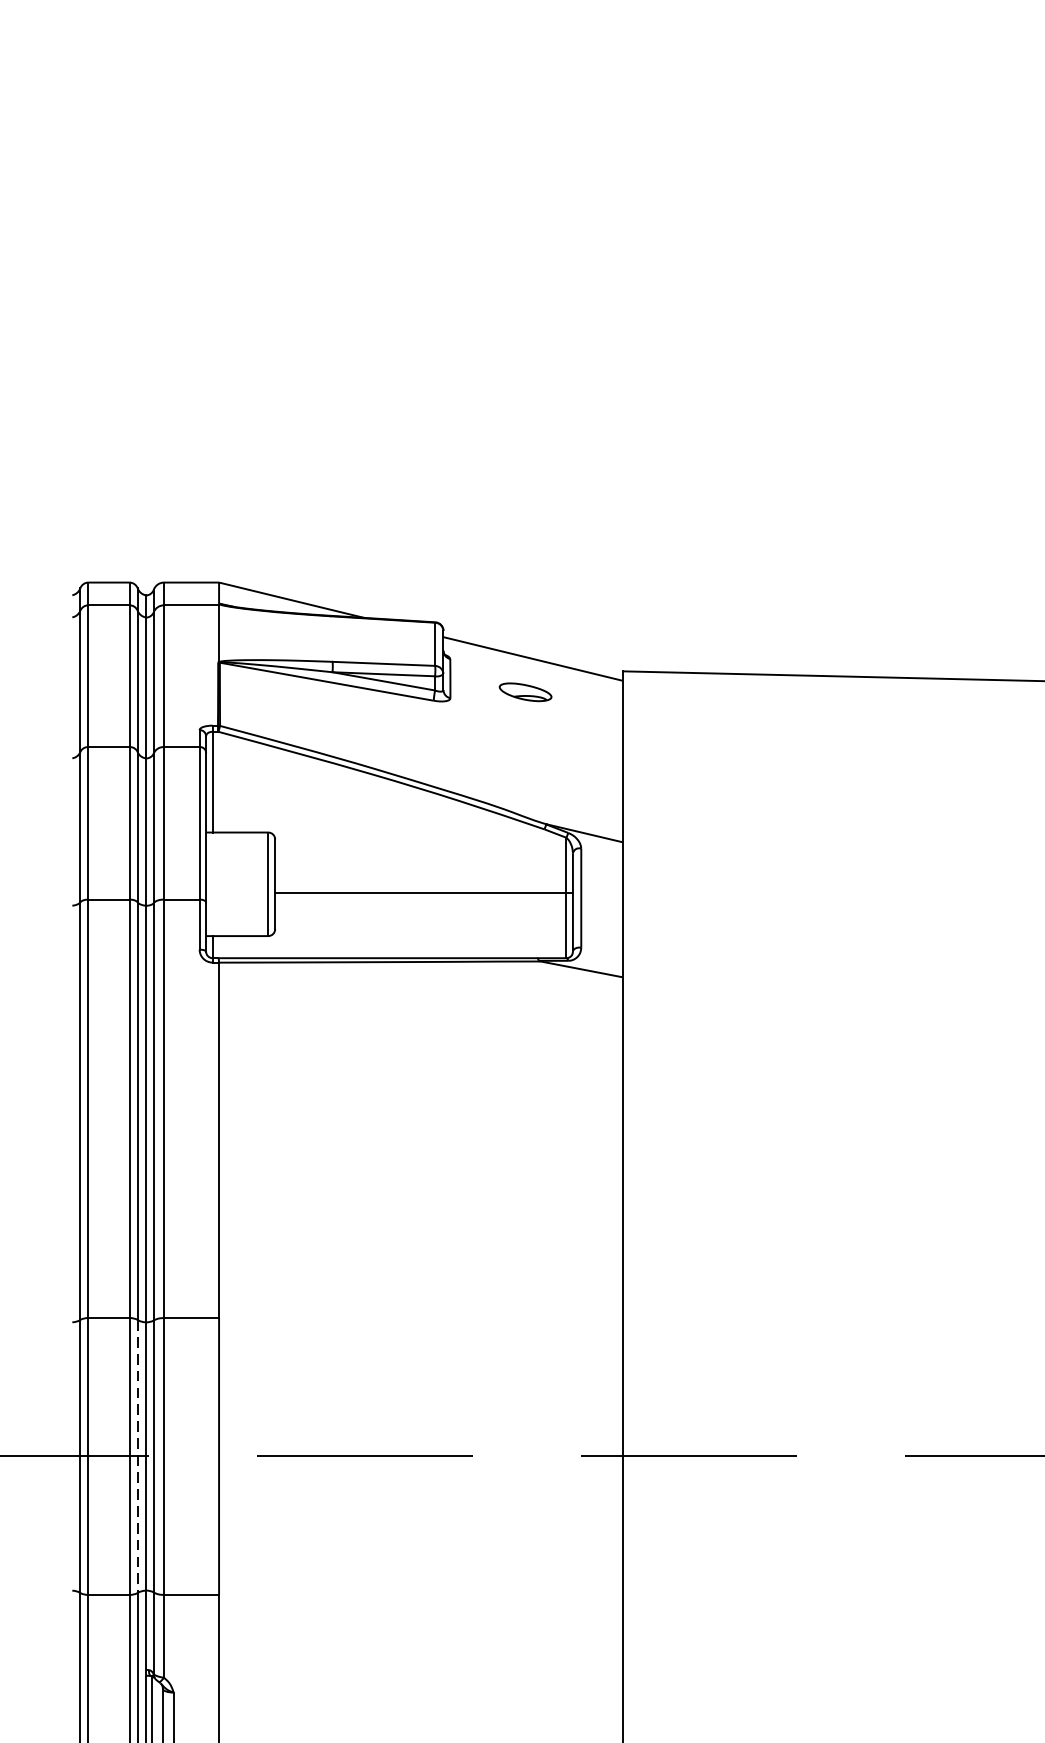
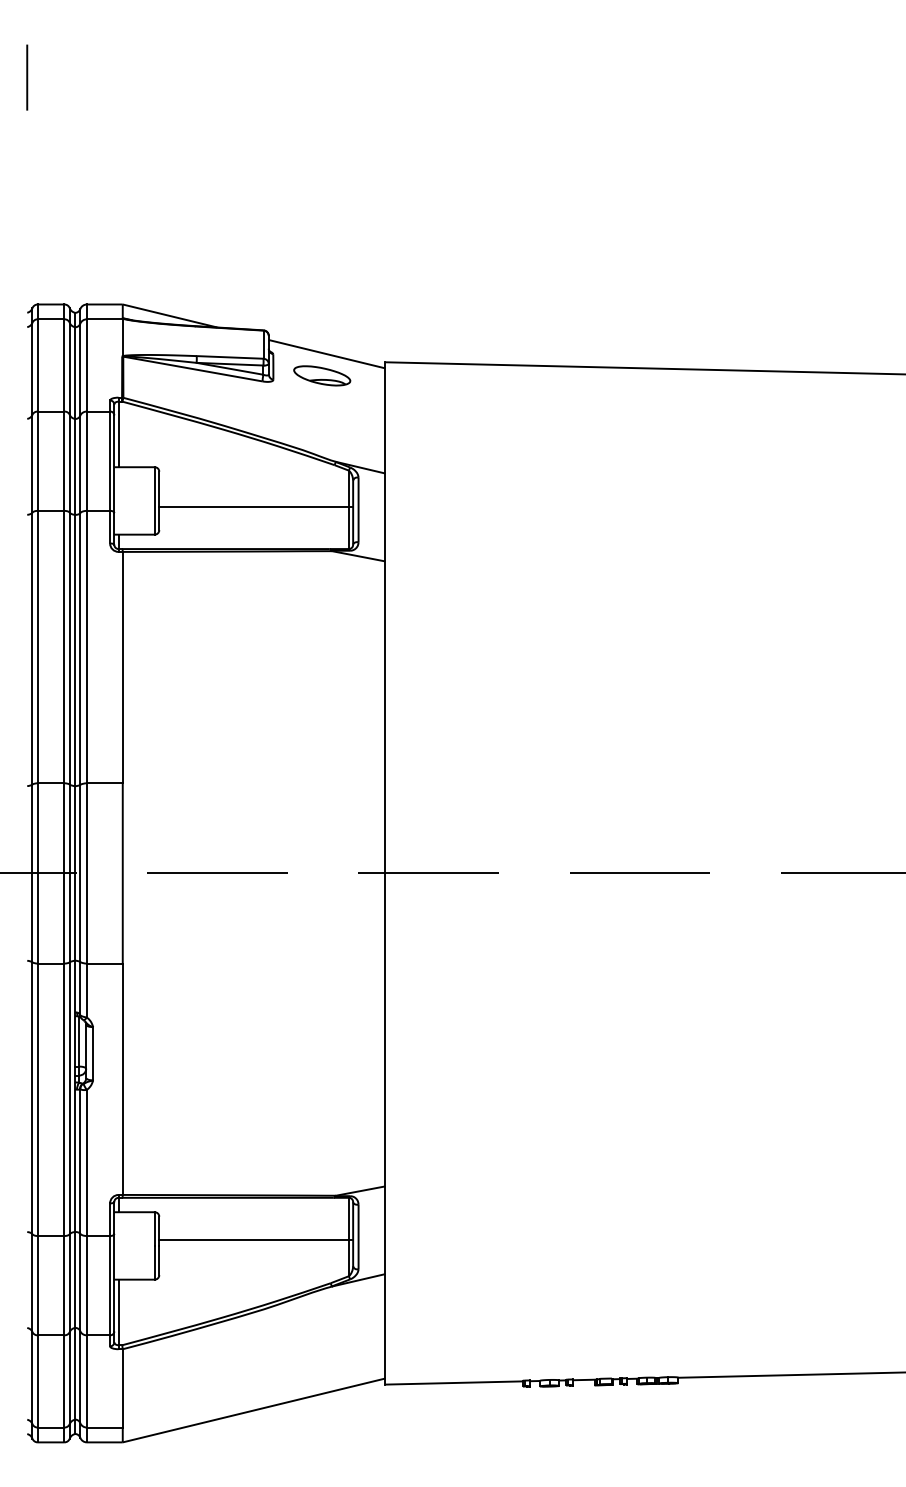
line: (72, 233) -> (27, 77), added
part: (525, 691) -> (322, 375), size x1.67
line: (137, 1456) -> (69, 873), dashed -> solid

